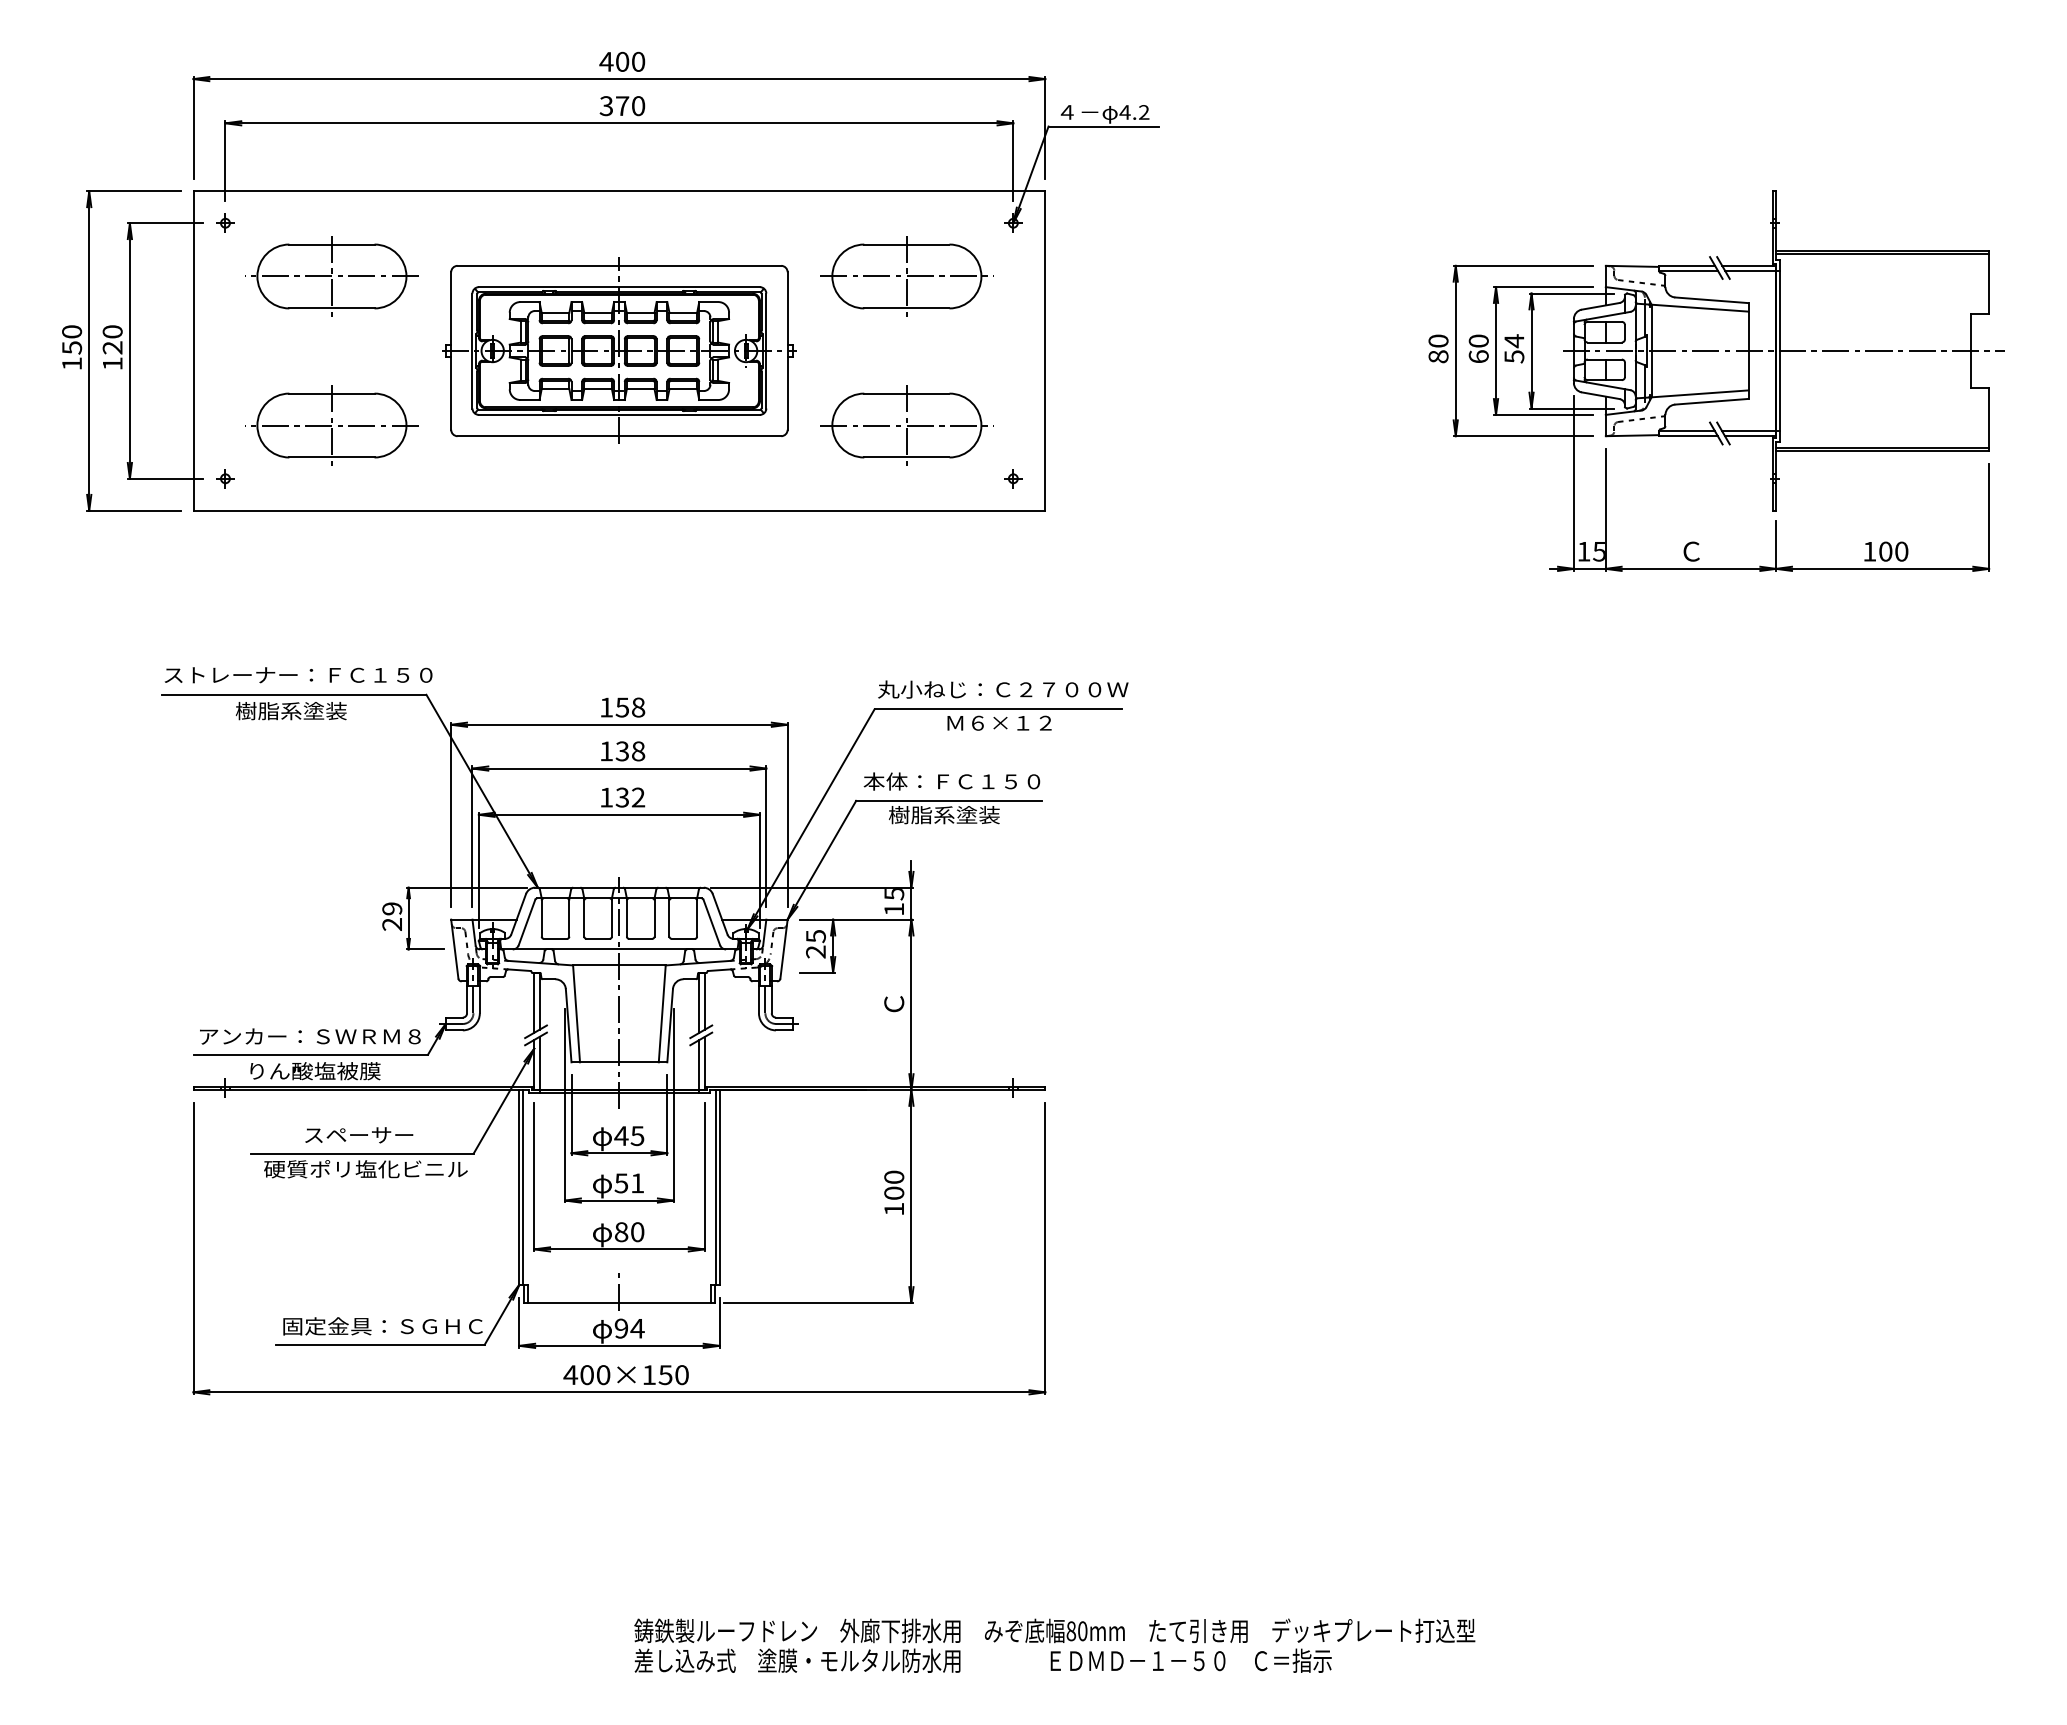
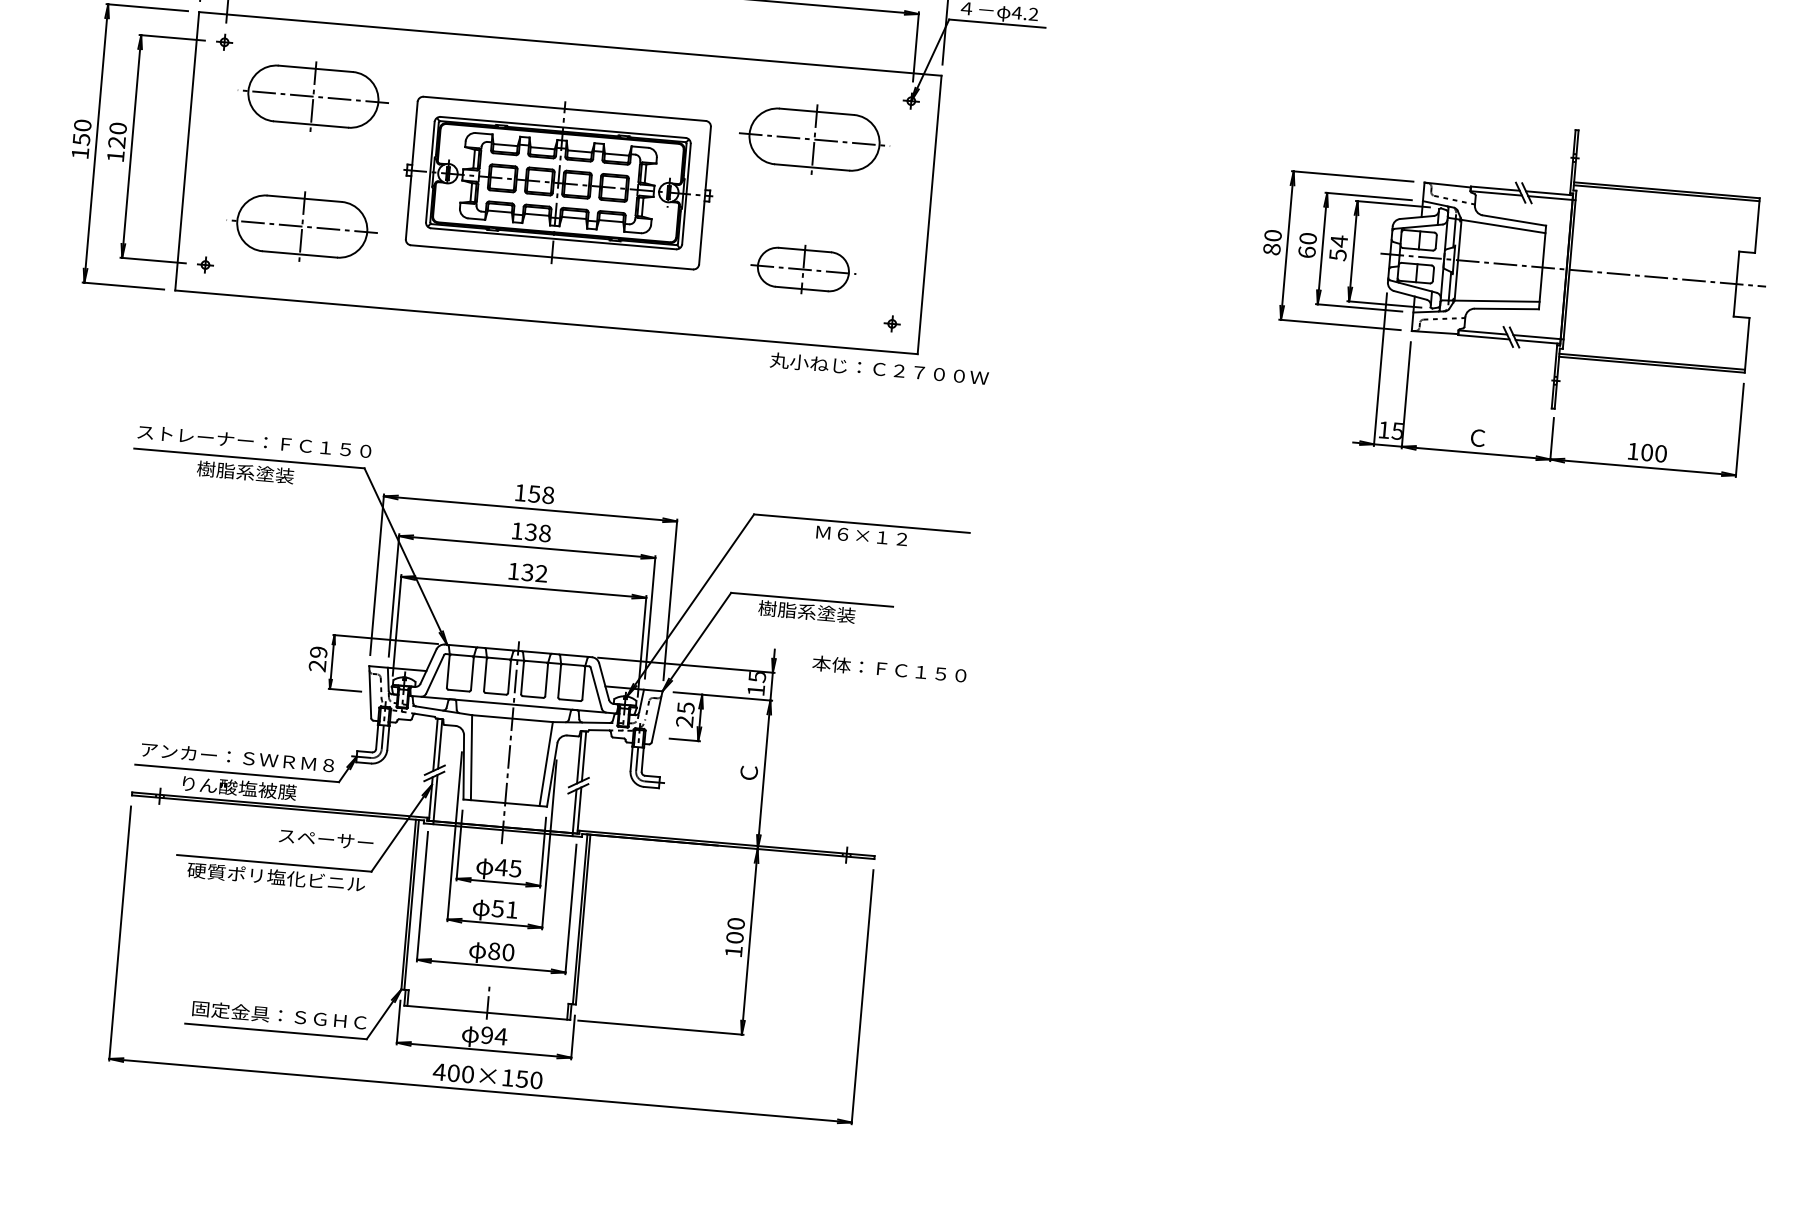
part: (906, 425) -> (803, 269), size x0.7
text: (1003, 689) -> (879, 369), moved
text: (951, 781) -> (889, 669), moved
text: (359, 1135) -> (326, 839), moved

